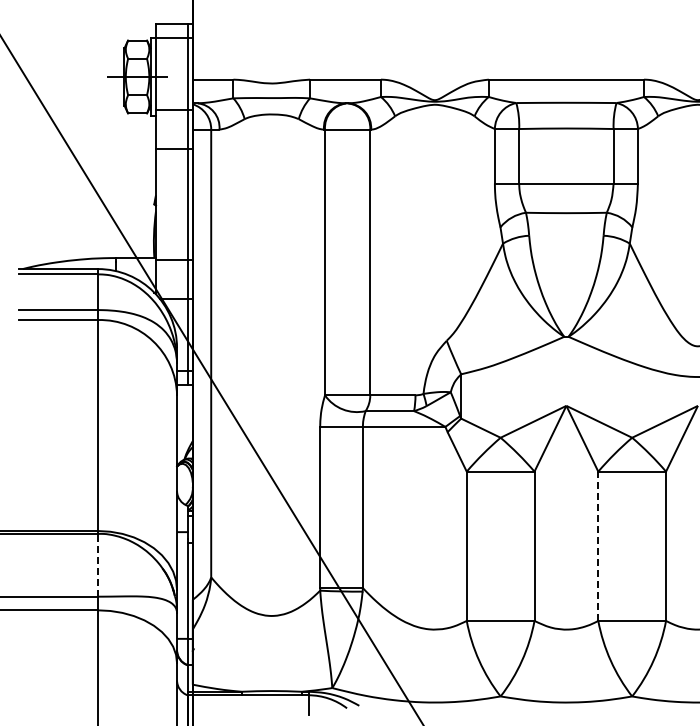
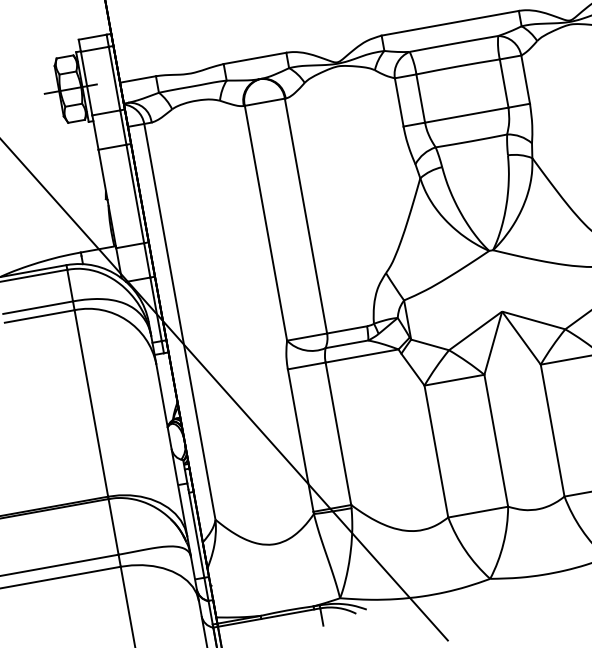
line: (598, 546) -> (552, 430), dashed -> solid
line: (98, 564) -> (113, 526), dashed -> solid

